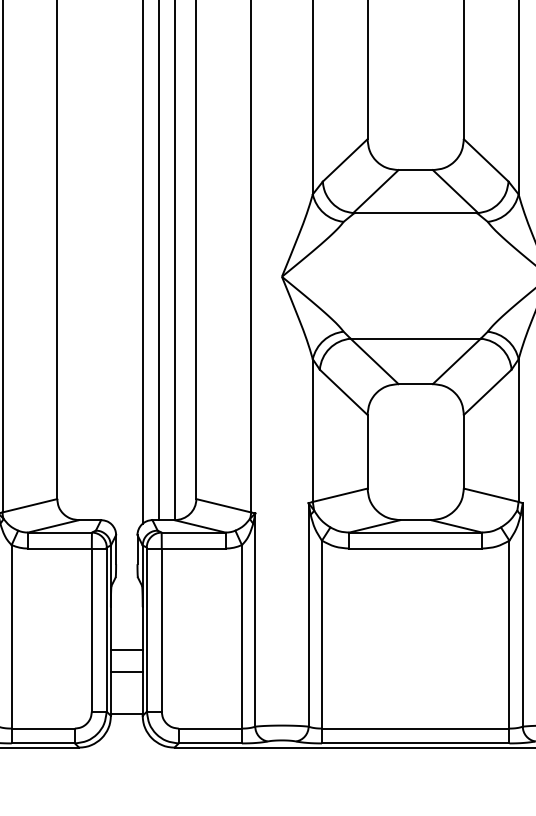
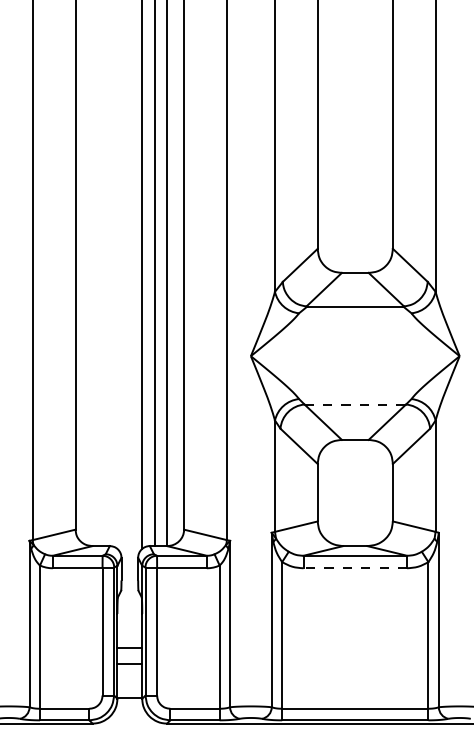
line: (415, 338) -> (355, 404), solid -> dashed
line: (415, 548) -> (355, 568), solid -> dashed

